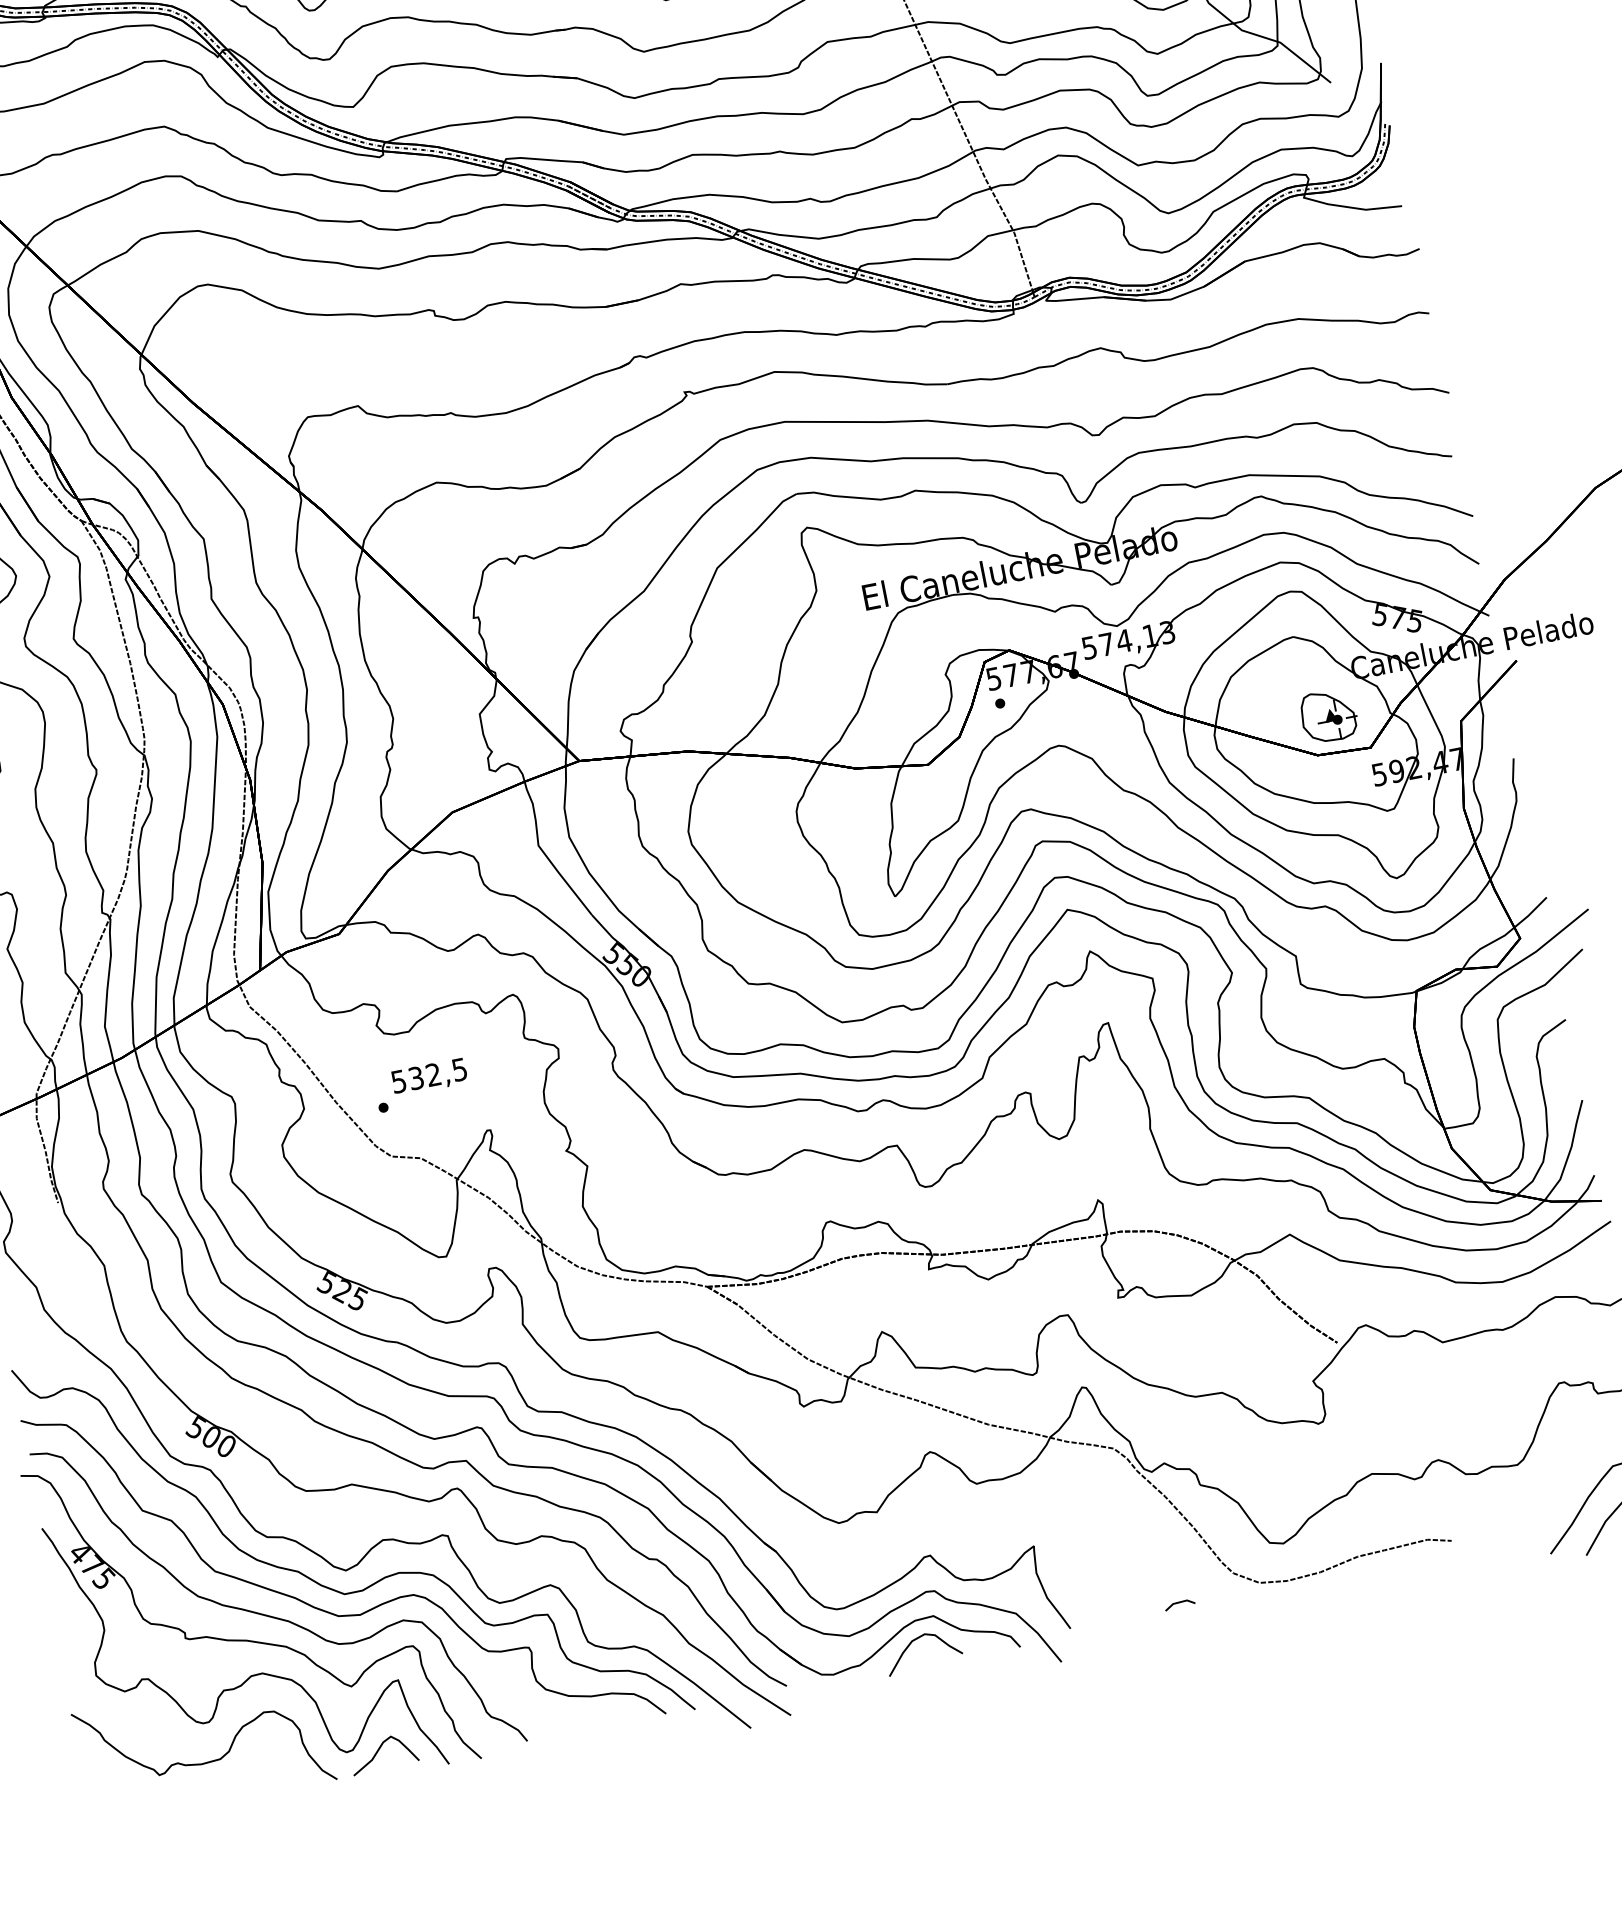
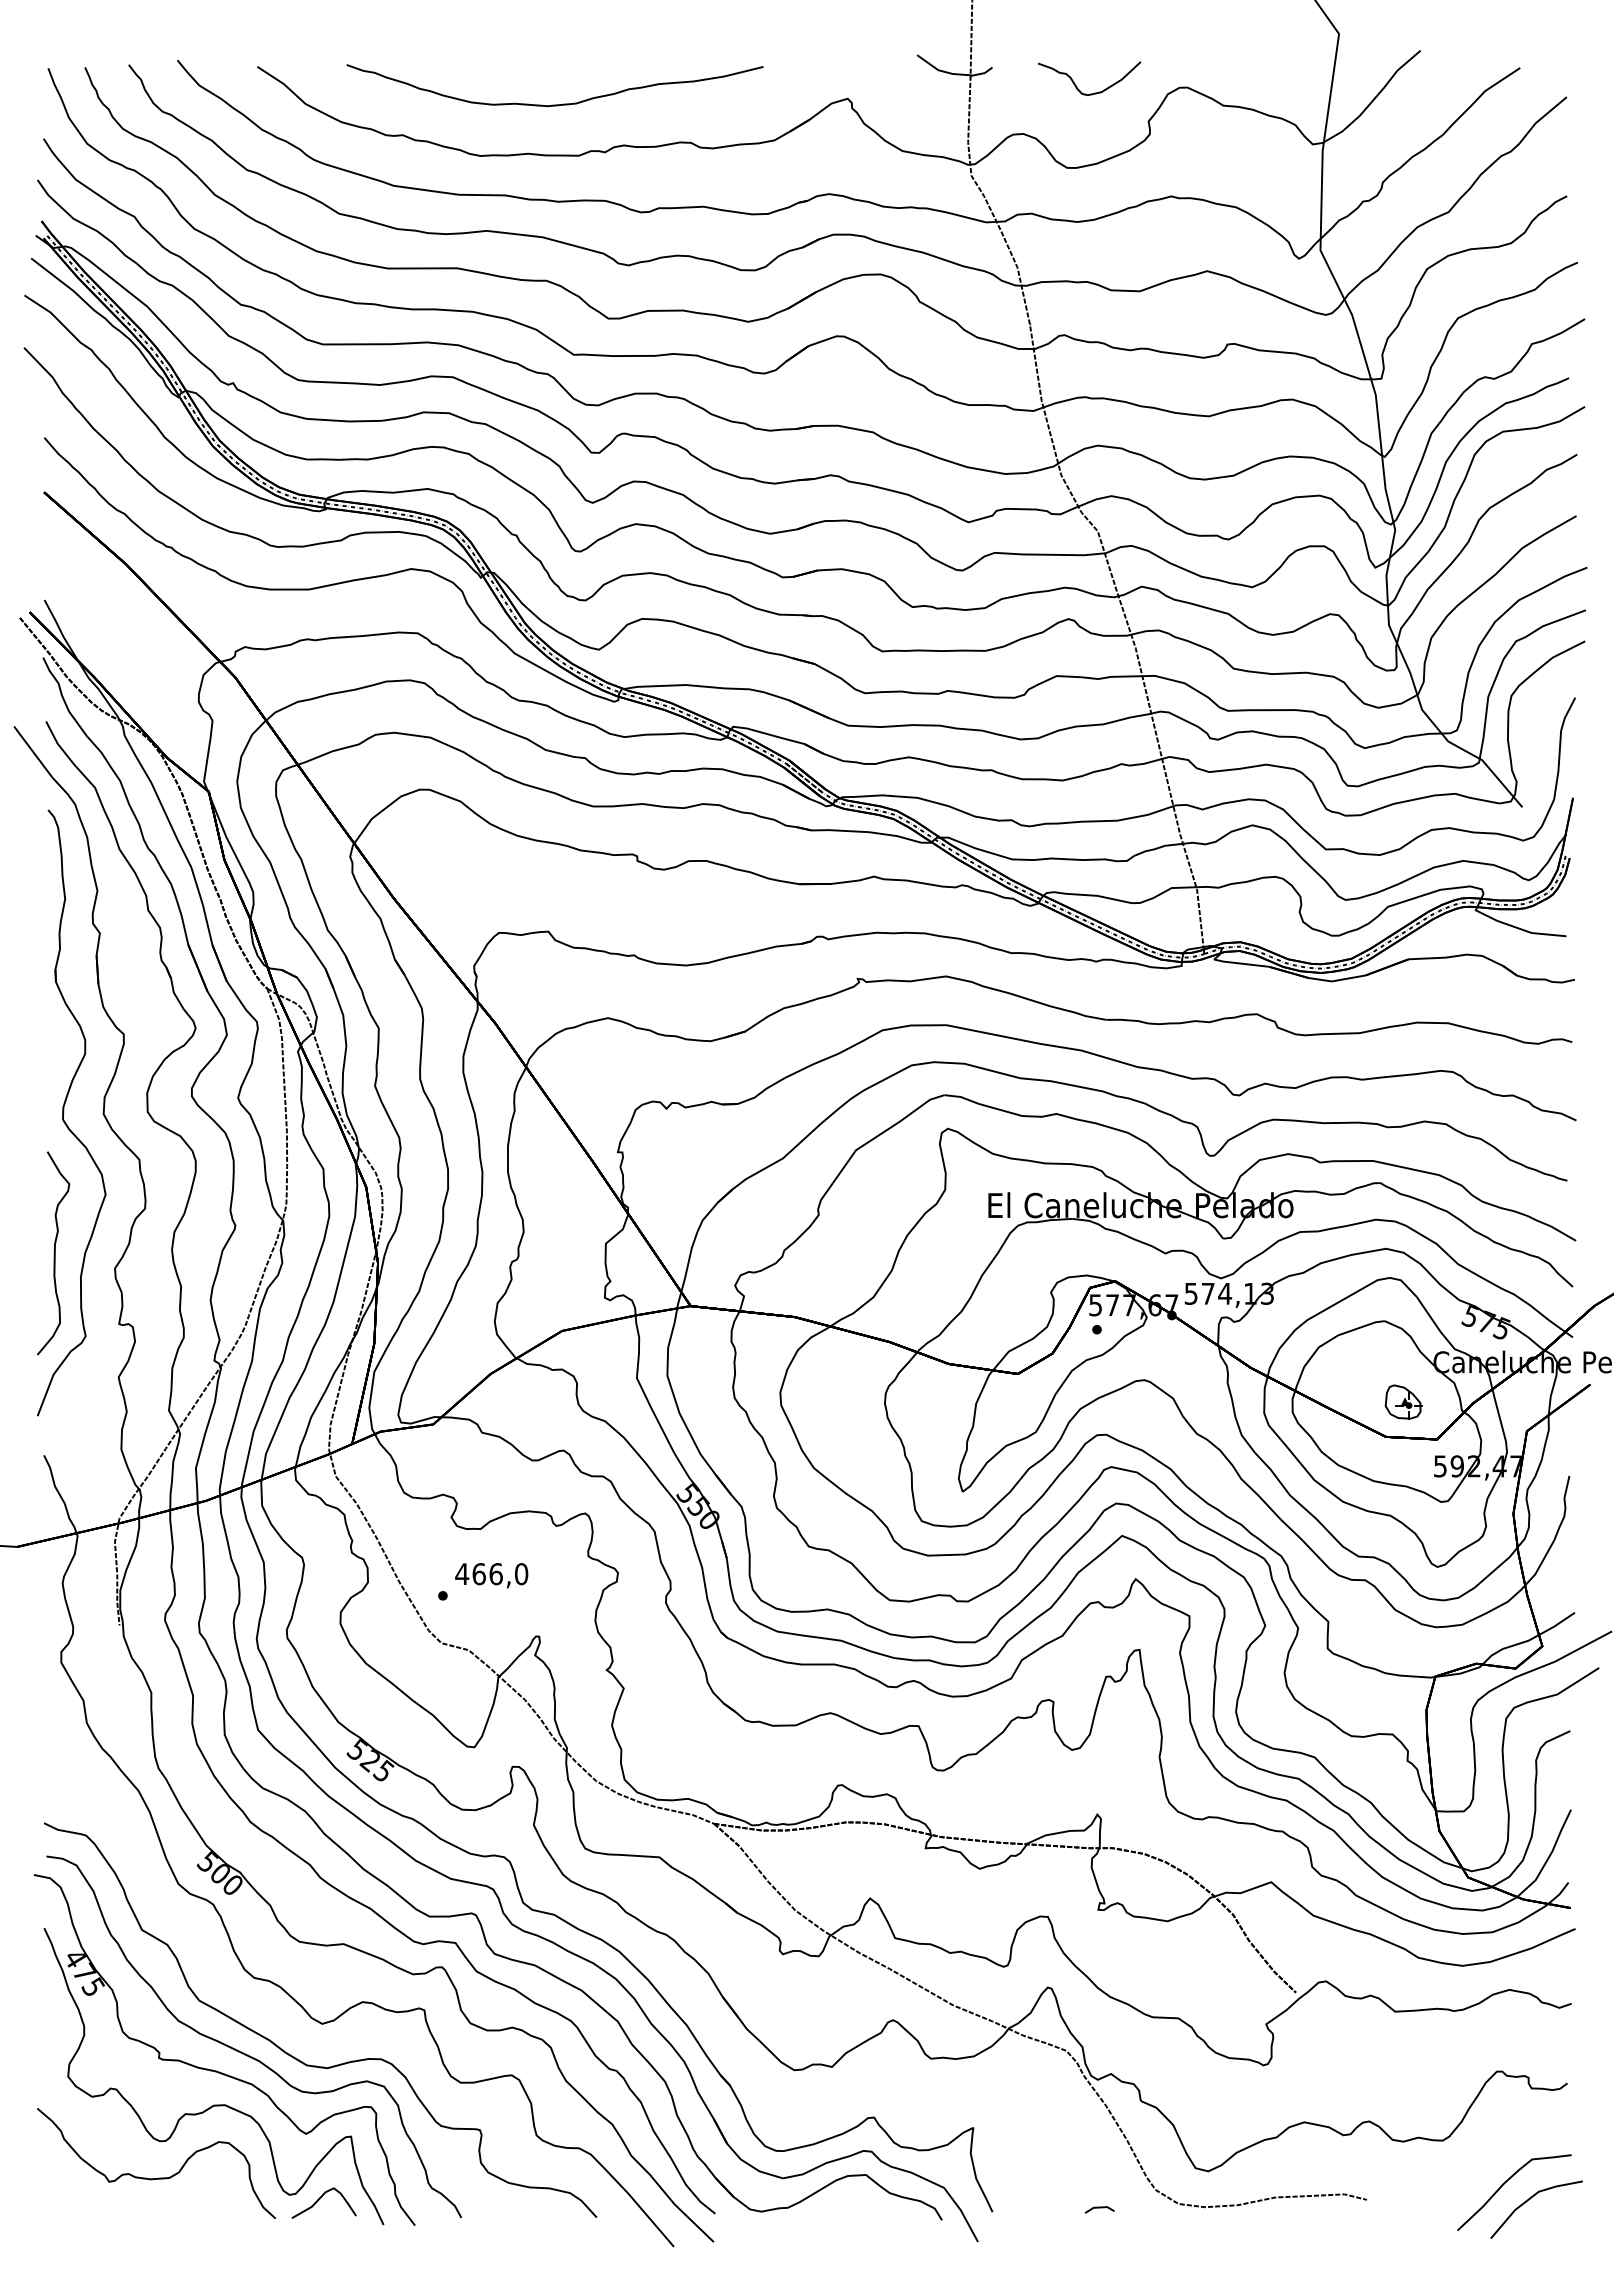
part: (1328, 715) -> (1403, 1401), size x0.7
text: (429, 1076) -> (491, 1574), 532,5 -> 466,0
curve: (375, 1581) -> (348, 2039), removed
curve: (916, 1640) -> (845, 2194), removed

